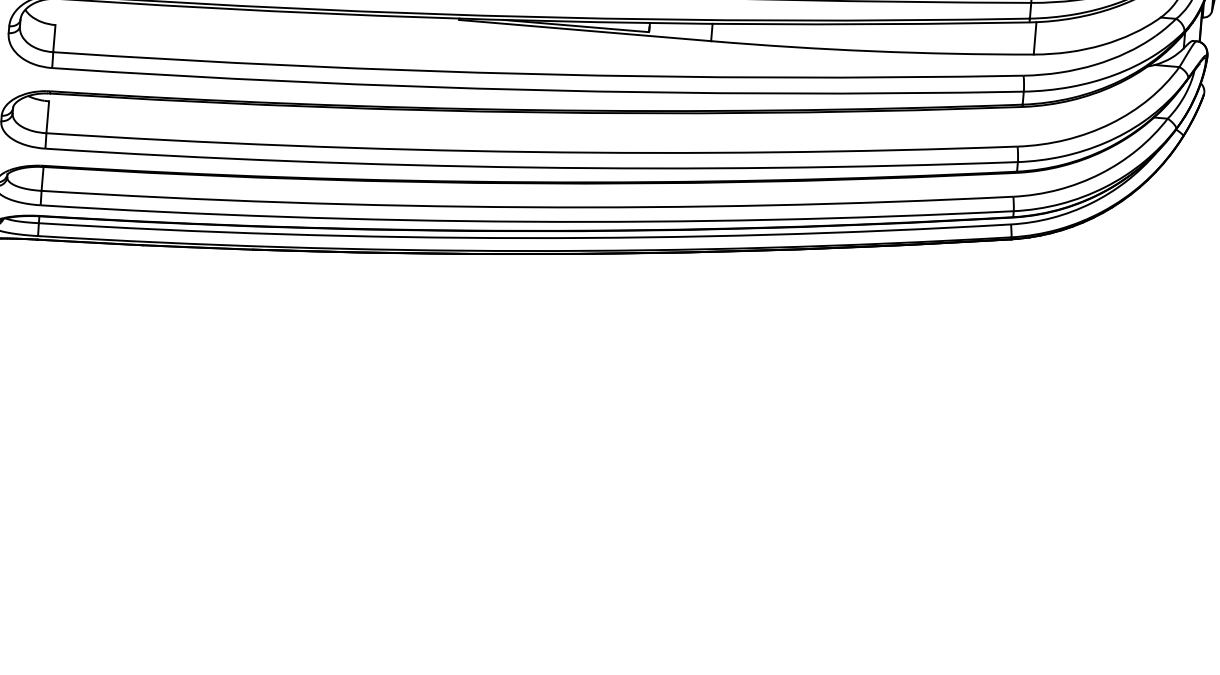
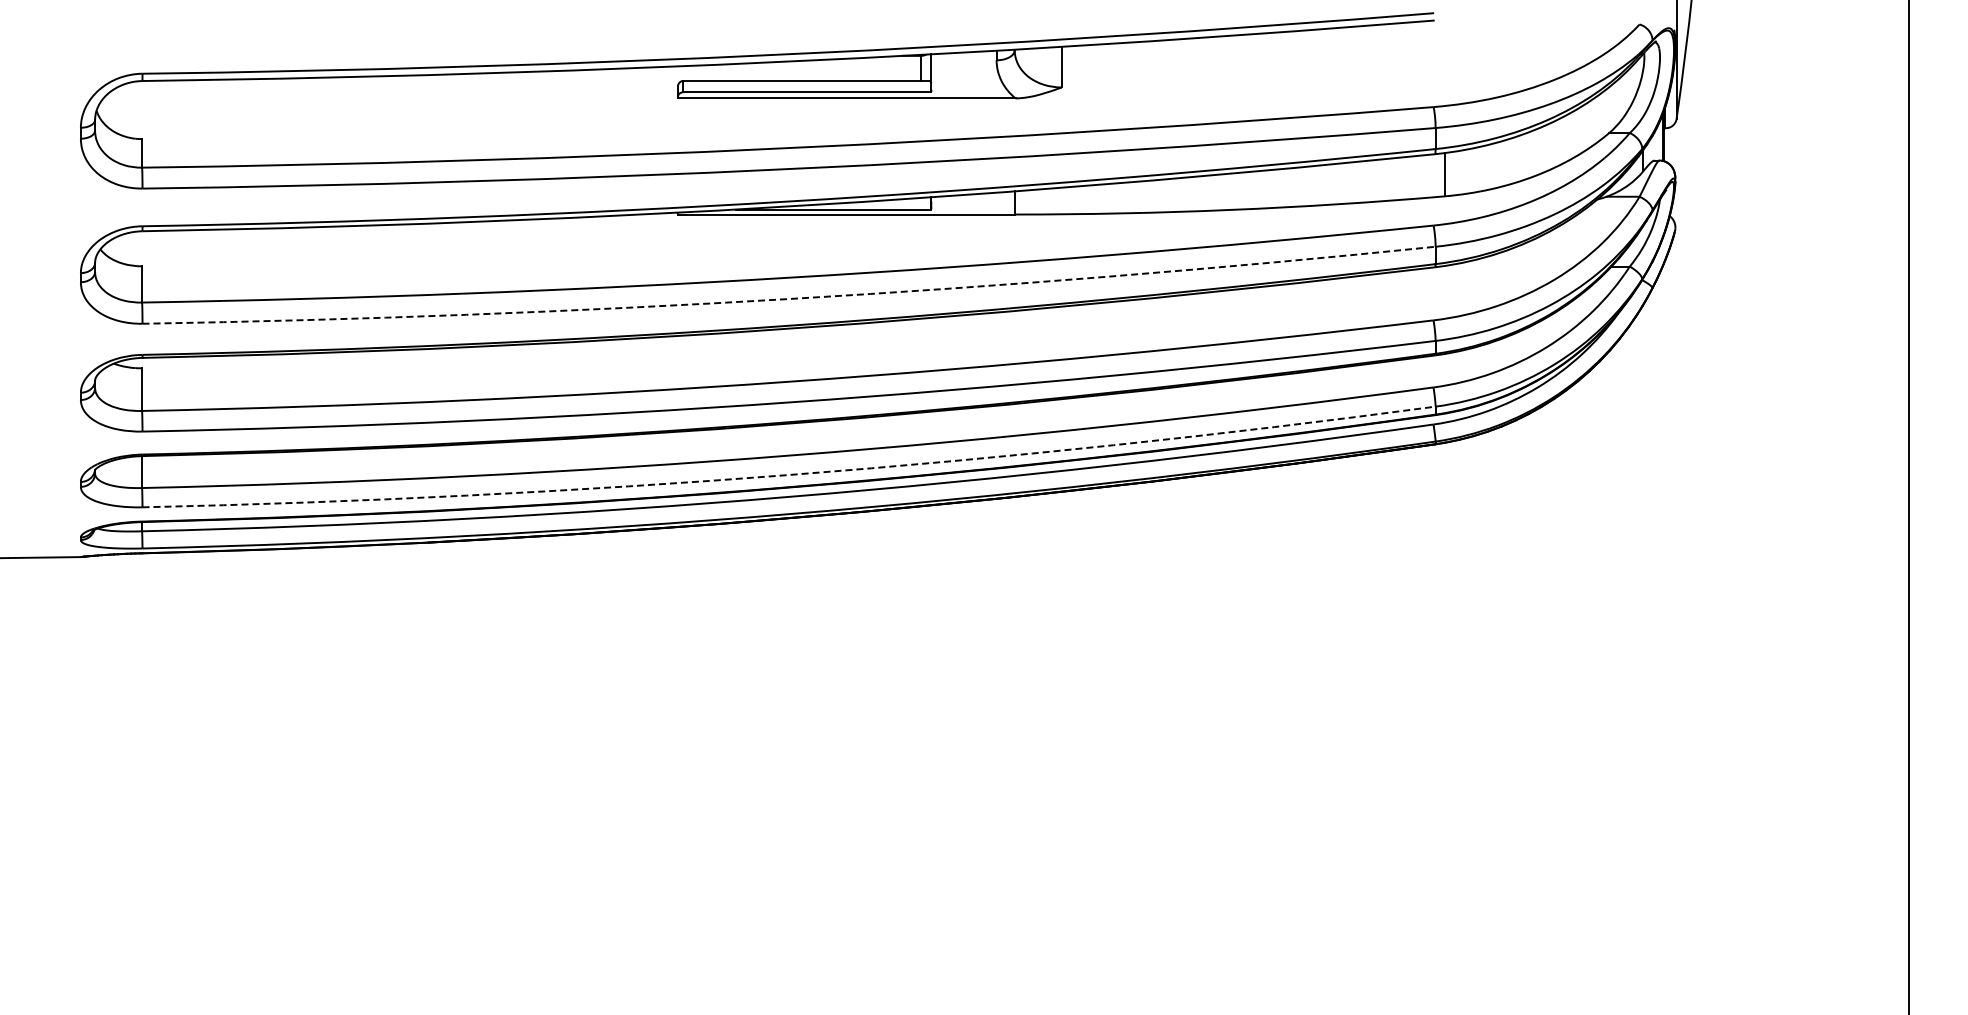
arc: (537, 90) -> (789, 299), solid -> dashed
arc: (527, 221) -> (790, 474), solid -> dashed

